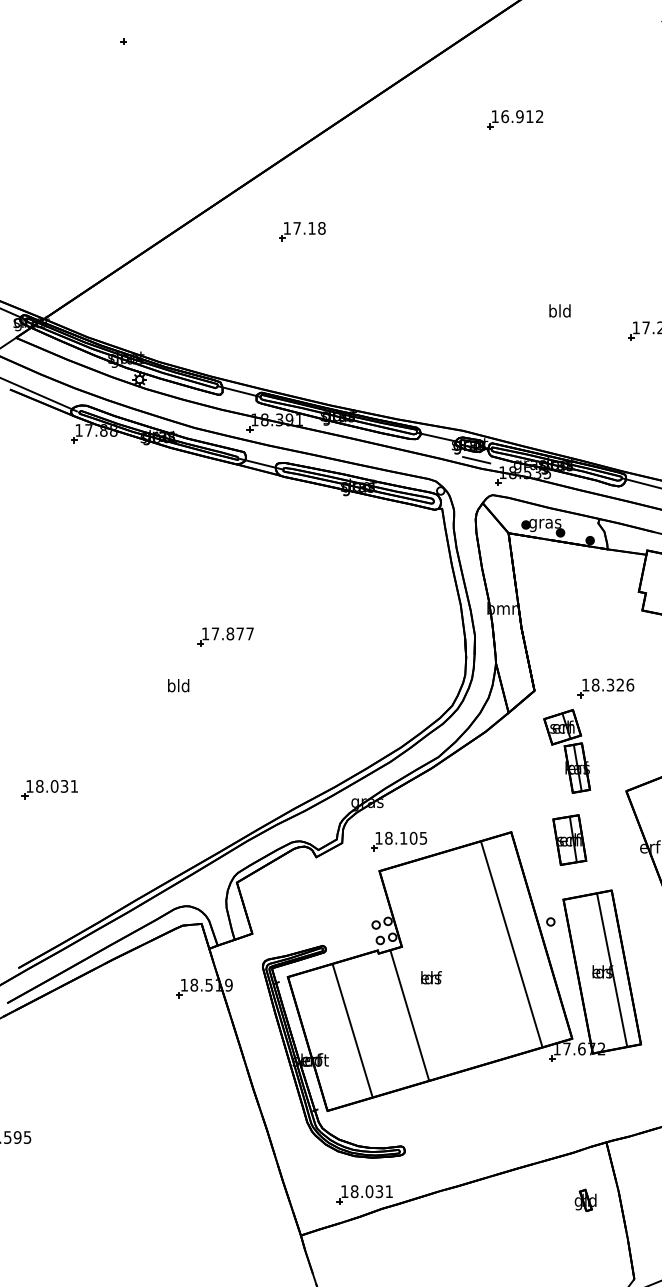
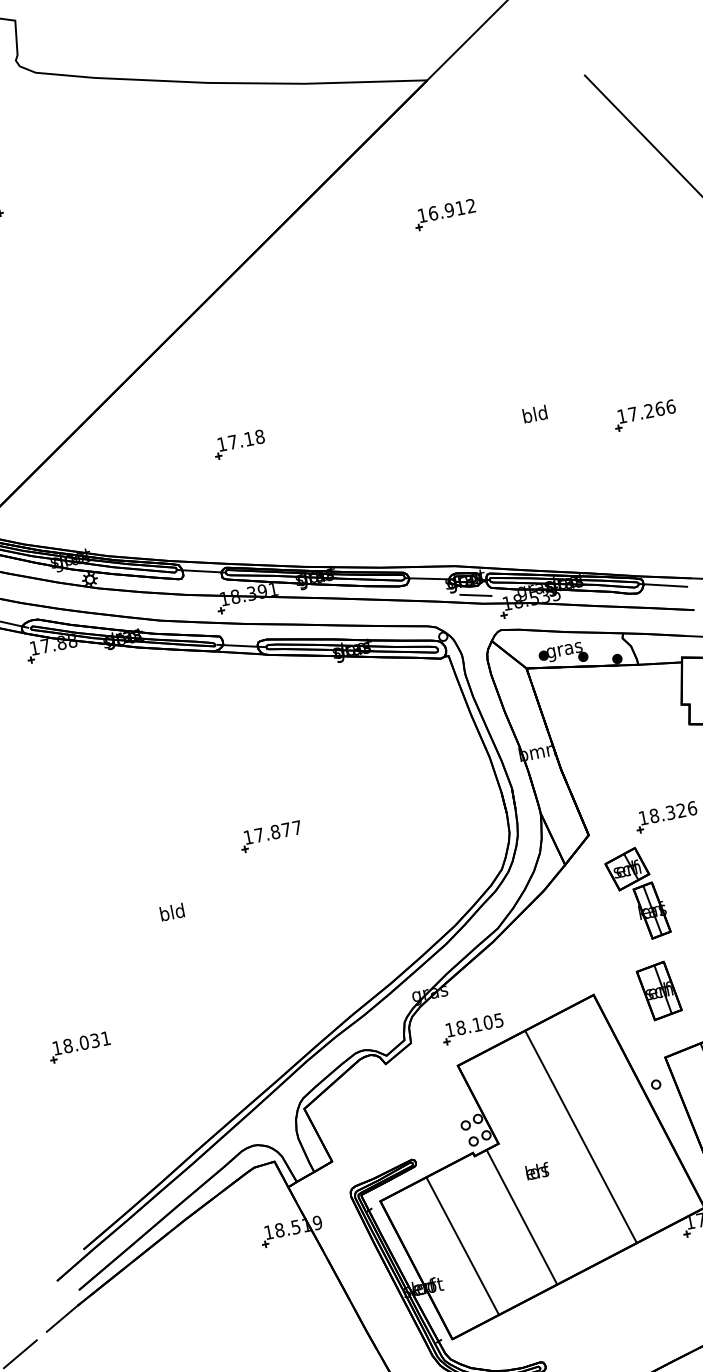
part: (302, 231) -> (239, 444), moved
part: (225, 636) -> (270, 835), moved
text: (178, 685) -> (172, 912), moved
line: (511, 943) -> (580, 1136), moved

